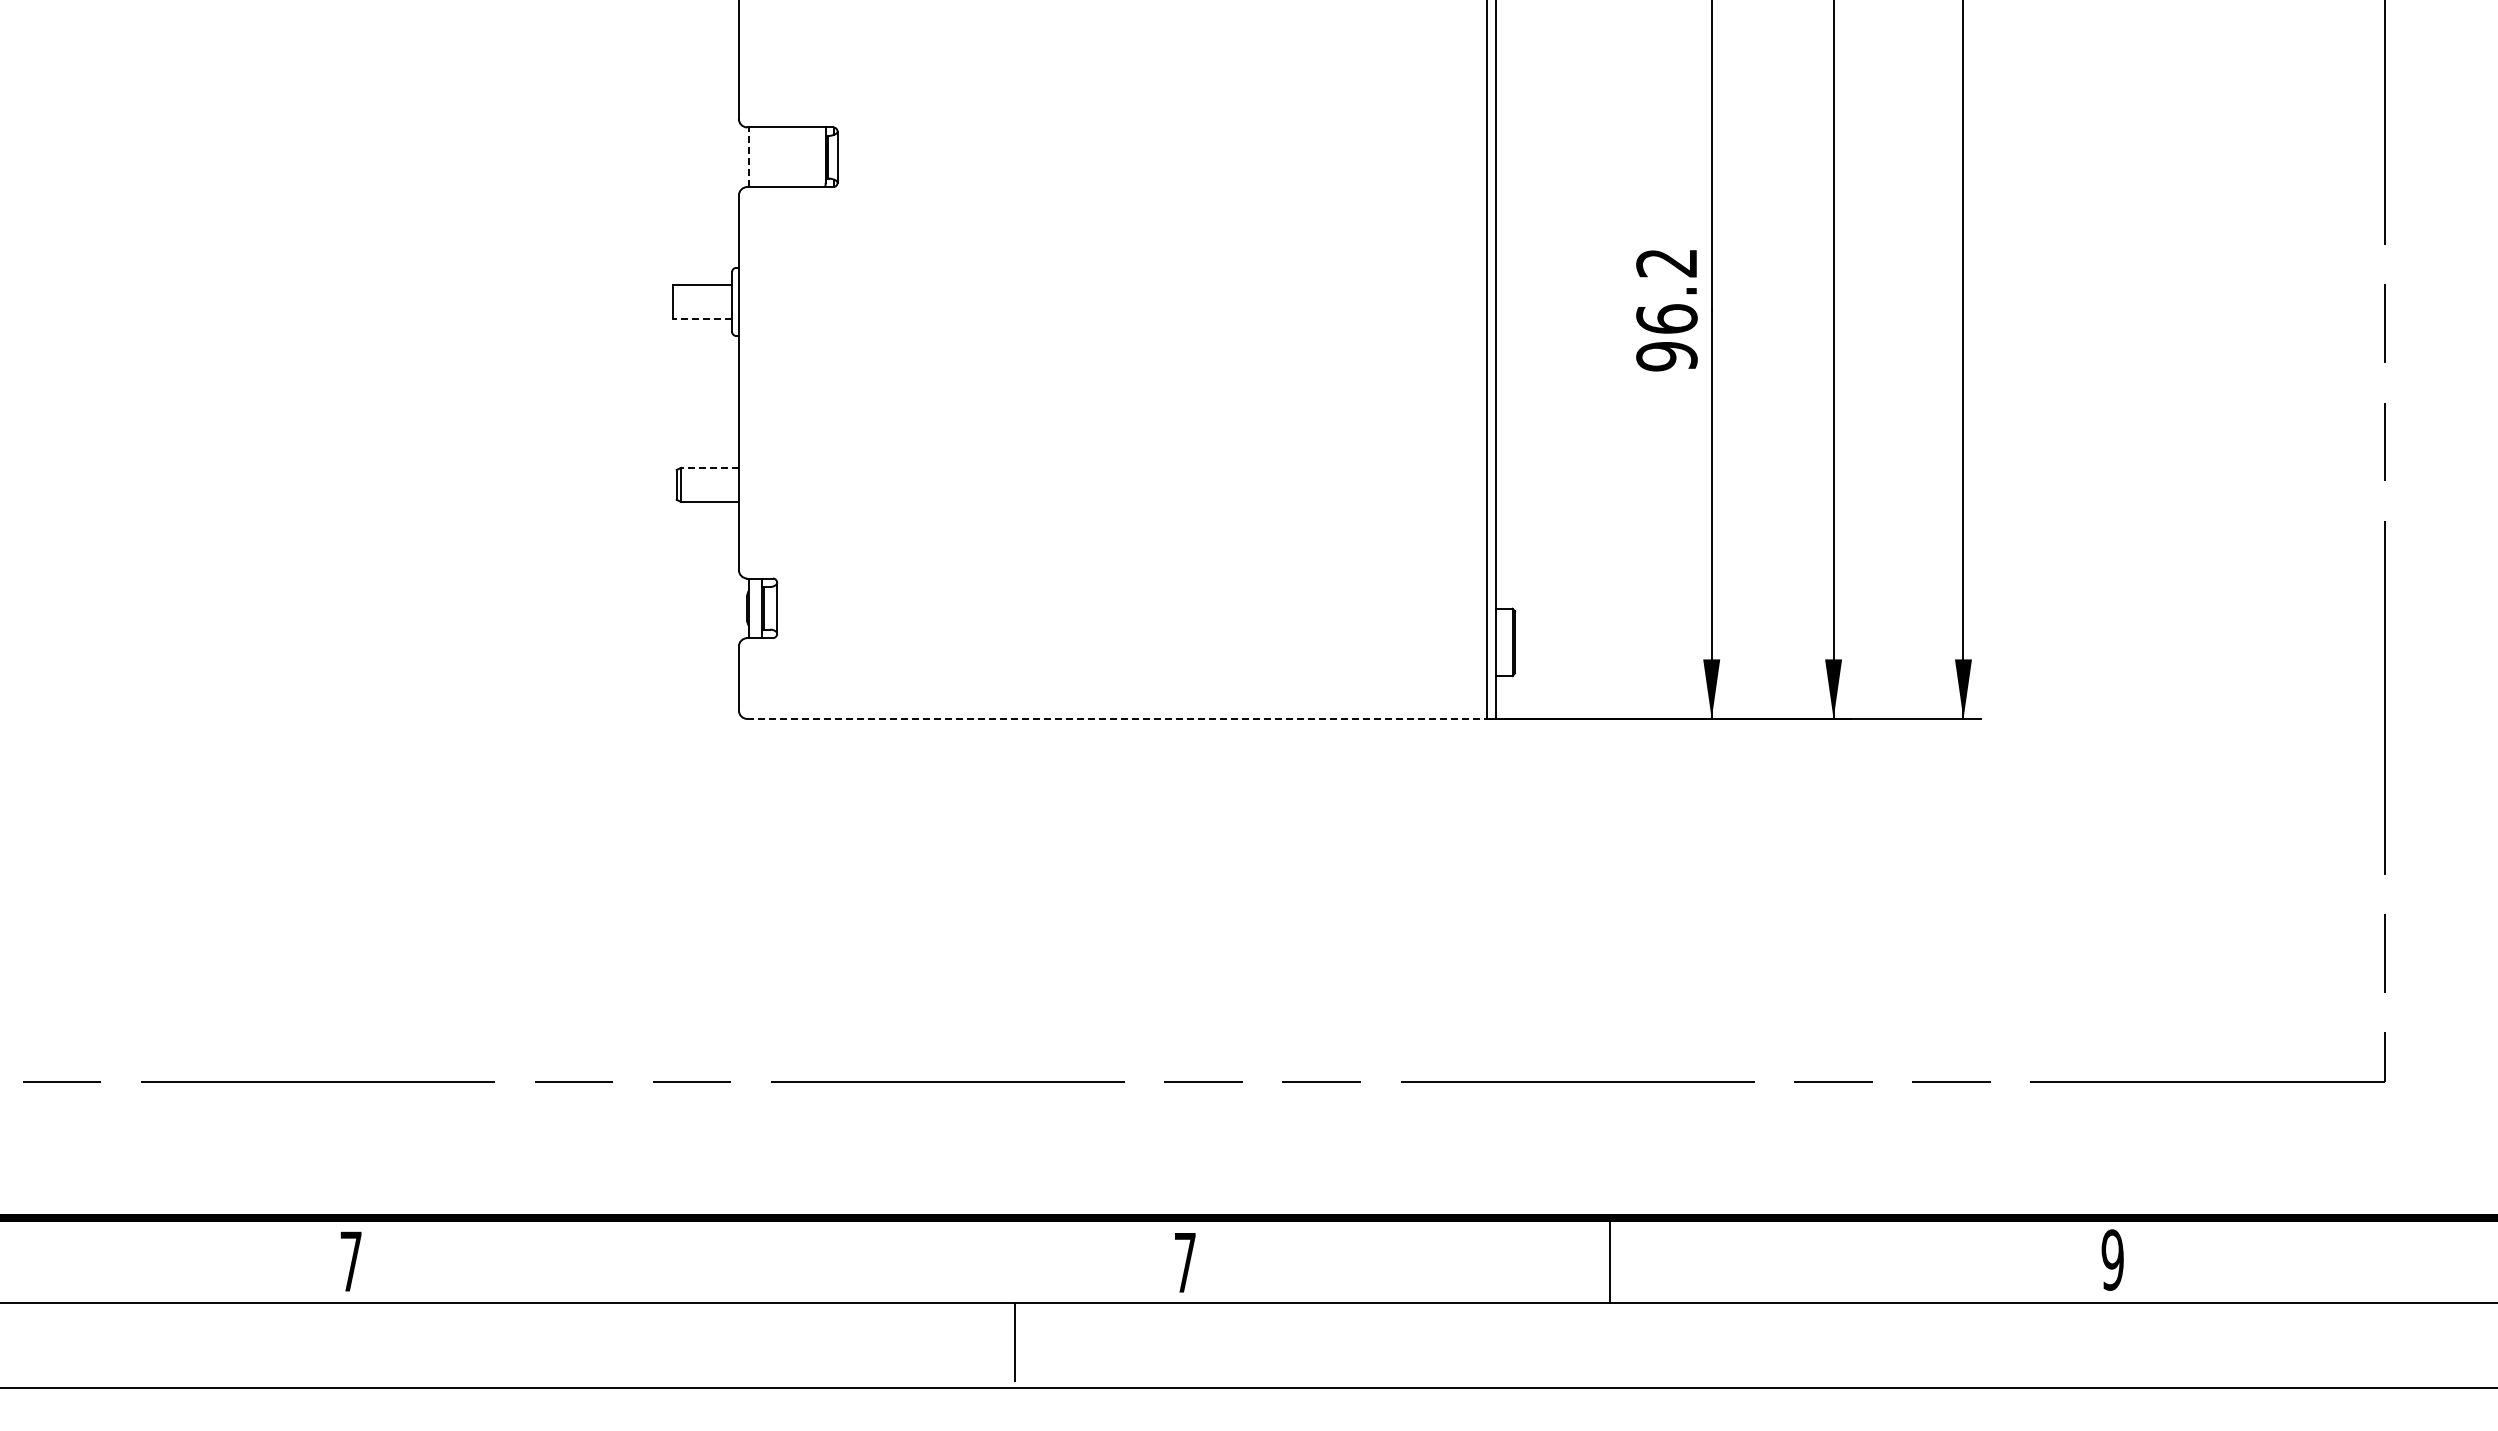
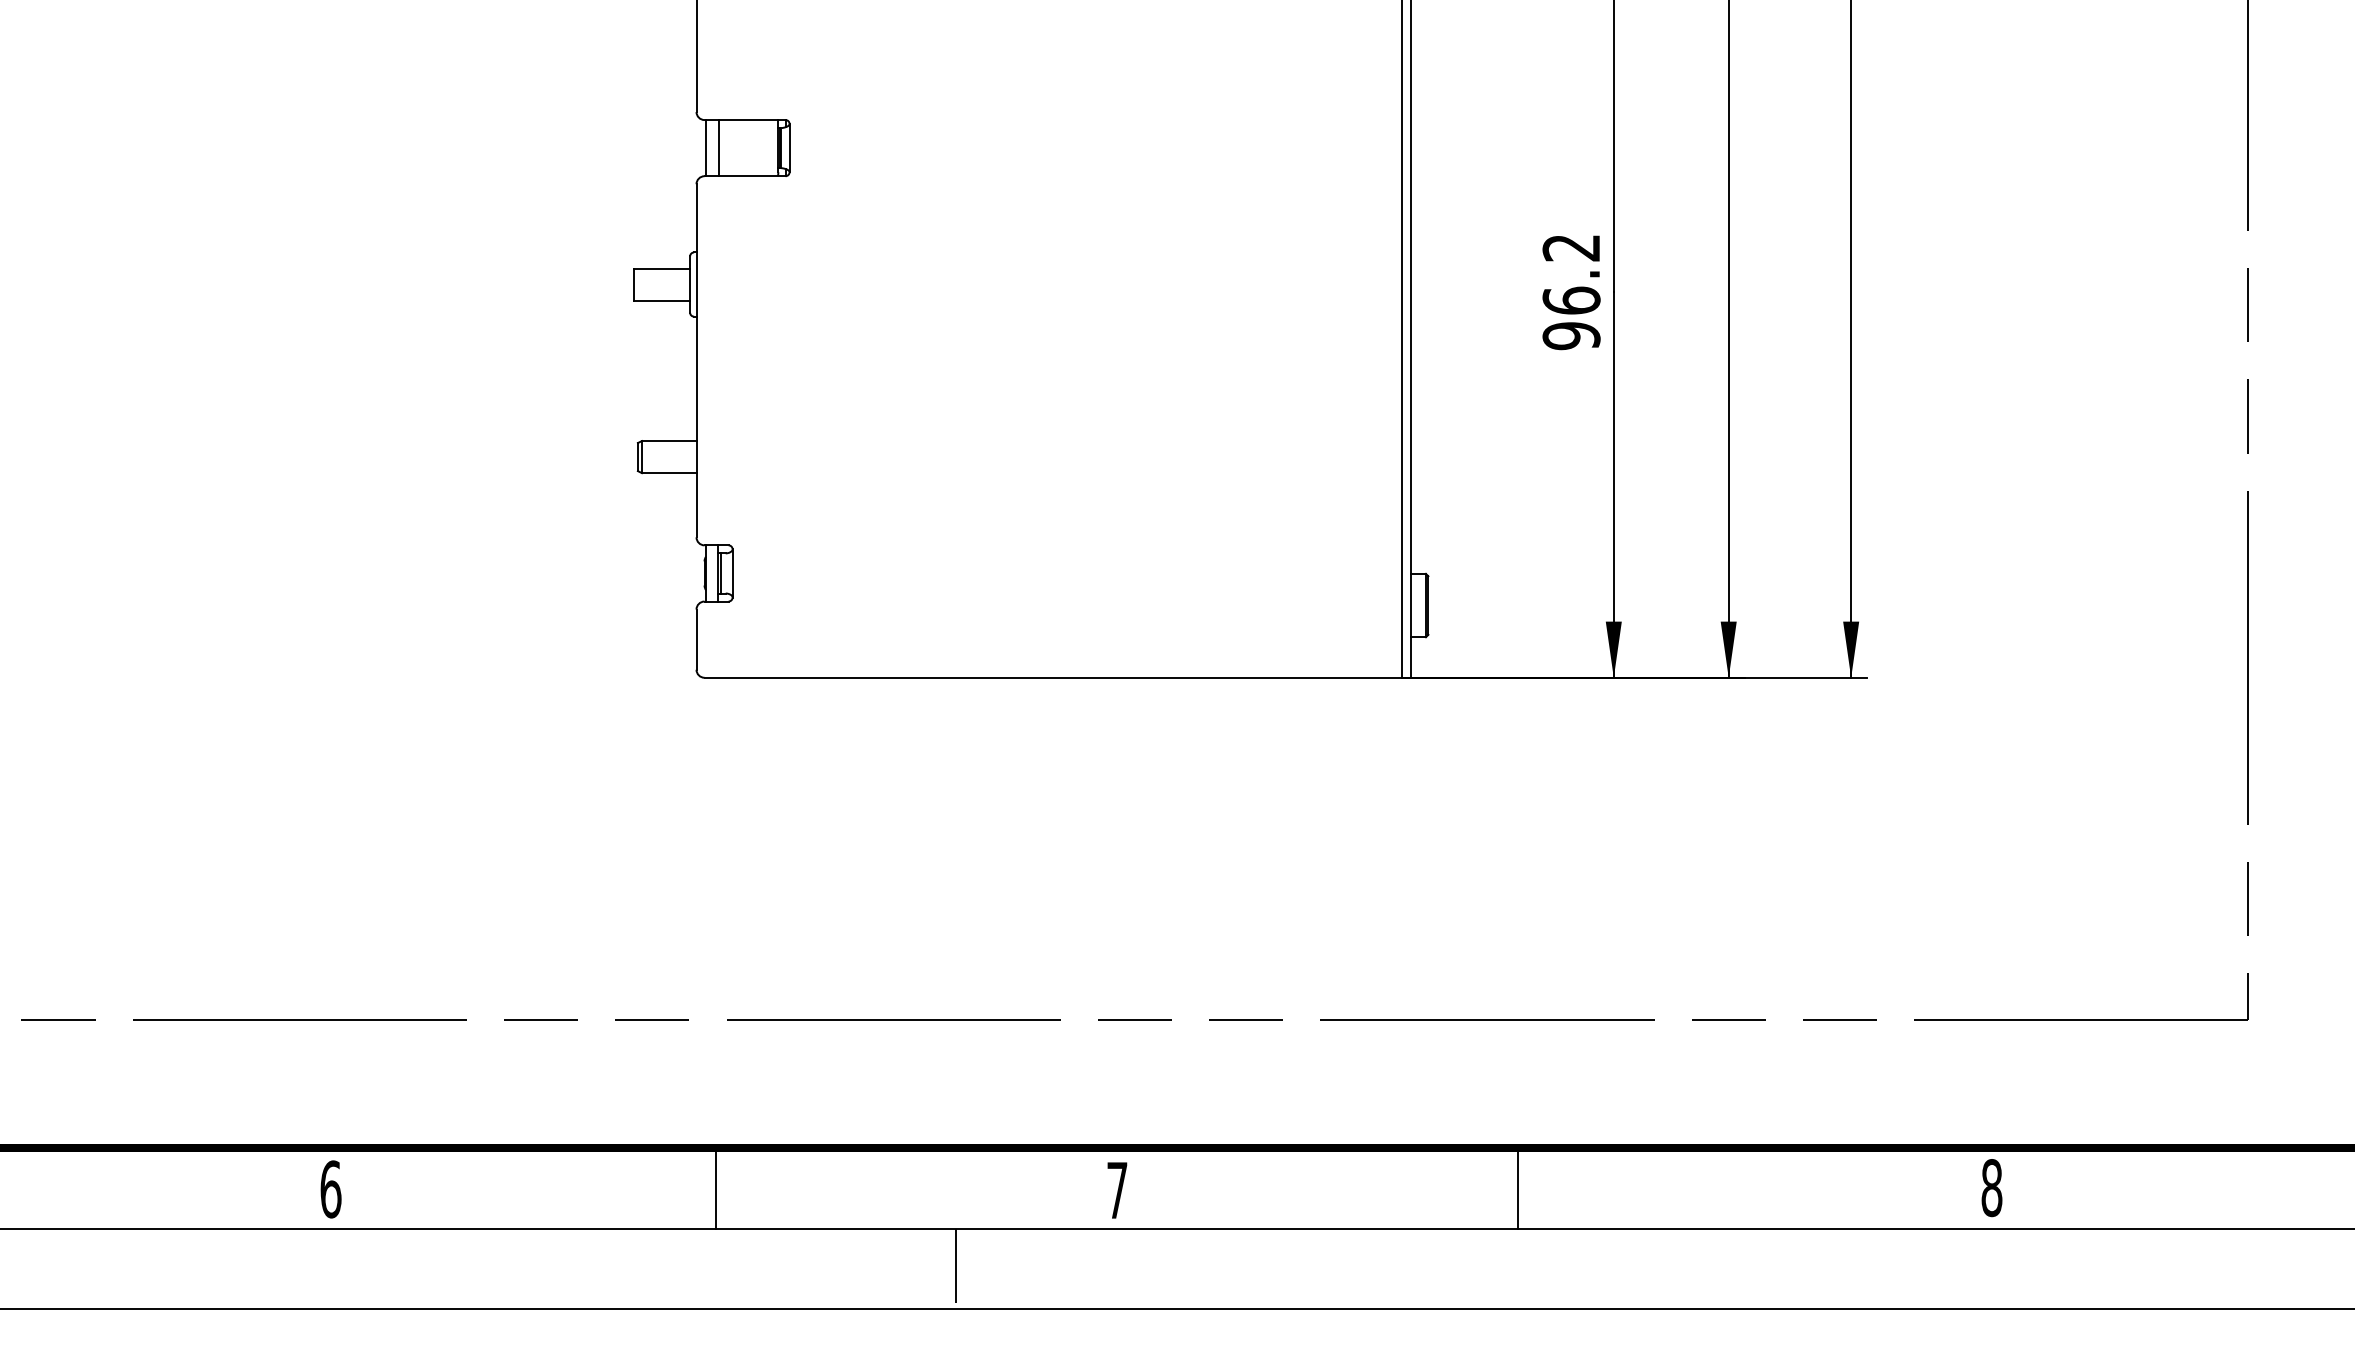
line: (749, 157) -> (706, 148), dashed -> solid
line: (762, 157) -> (718, 148), added
line: (702, 318) -> (662, 300), dashed -> solid
line: (709, 467) -> (668, 440), dashed -> solid
line: (1122, 718) -> (1058, 677), dashed -> solid
text: (2112, 1259) -> (1991, 1187), 9 -> 8
line: (759, 1260) -> (715, 1188), added
text: (351, 1261) -> (331, 1189), 7 -> 6

